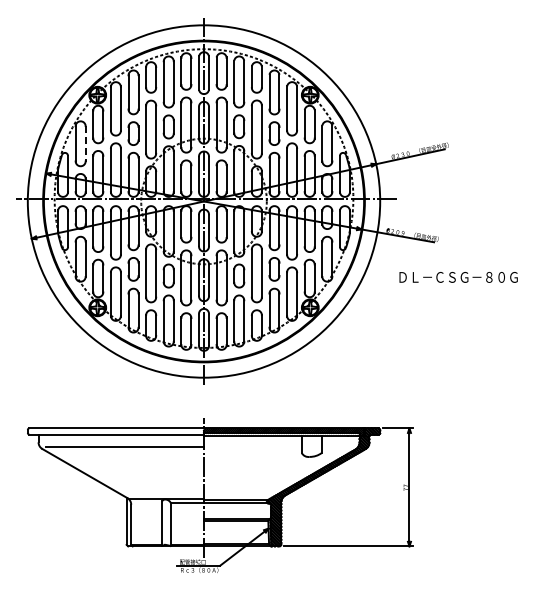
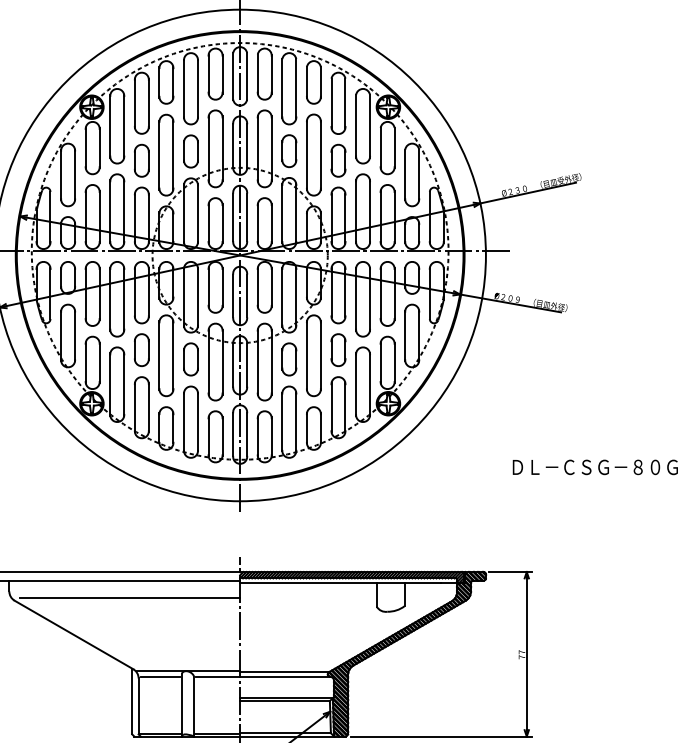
line: (85, 144) -> (74, 175), dashed -> solid
text: (458, 277) -> (595, 467), moved
line: (146, 503) -> (159, 676), added

